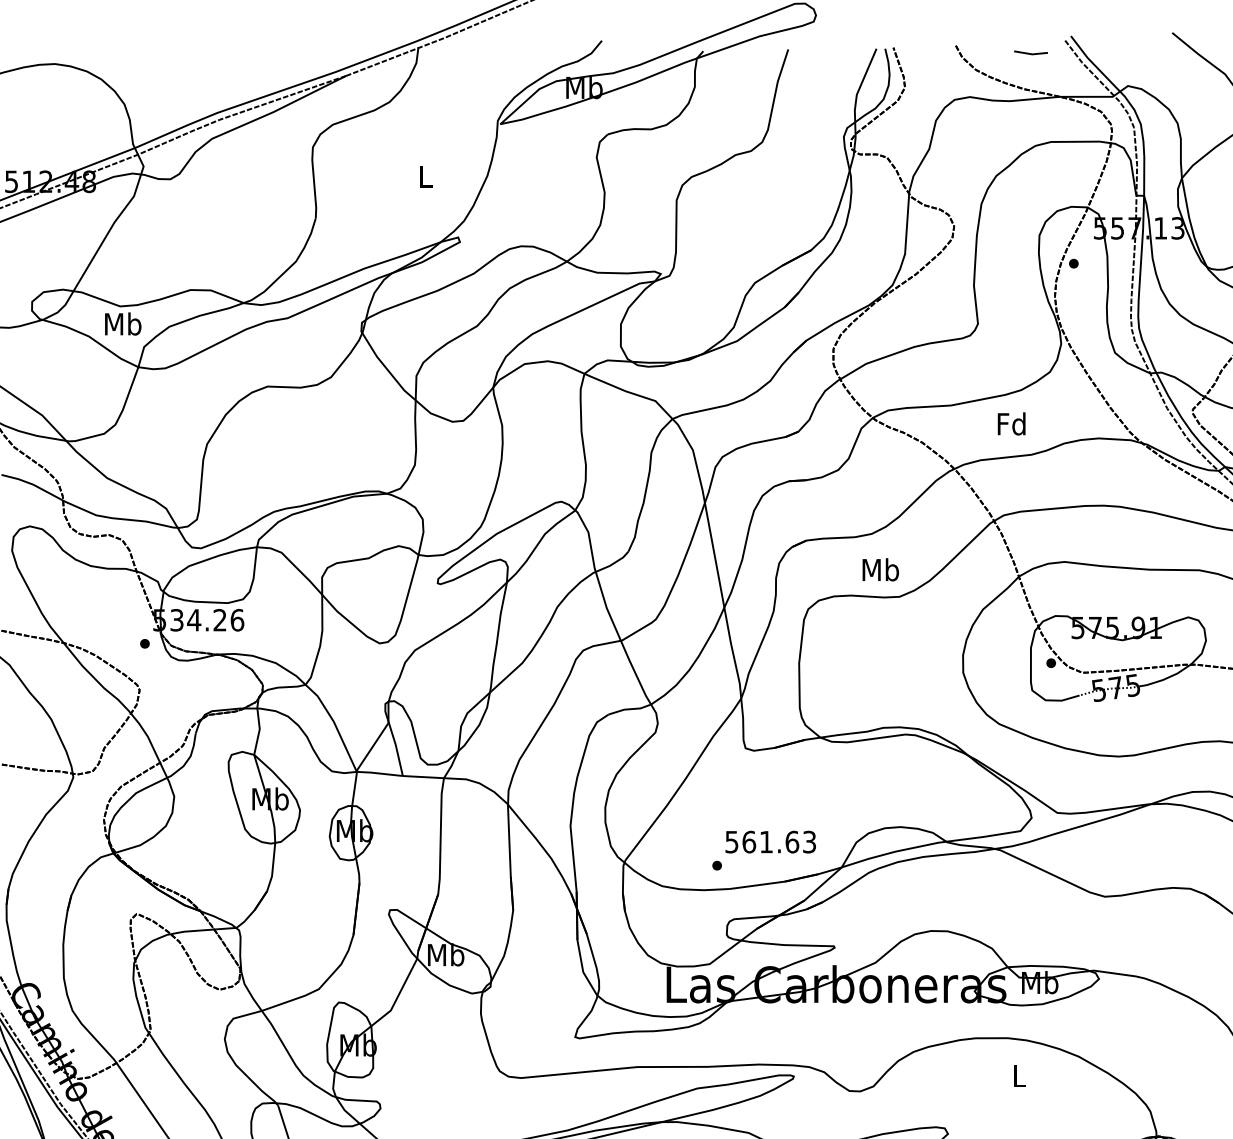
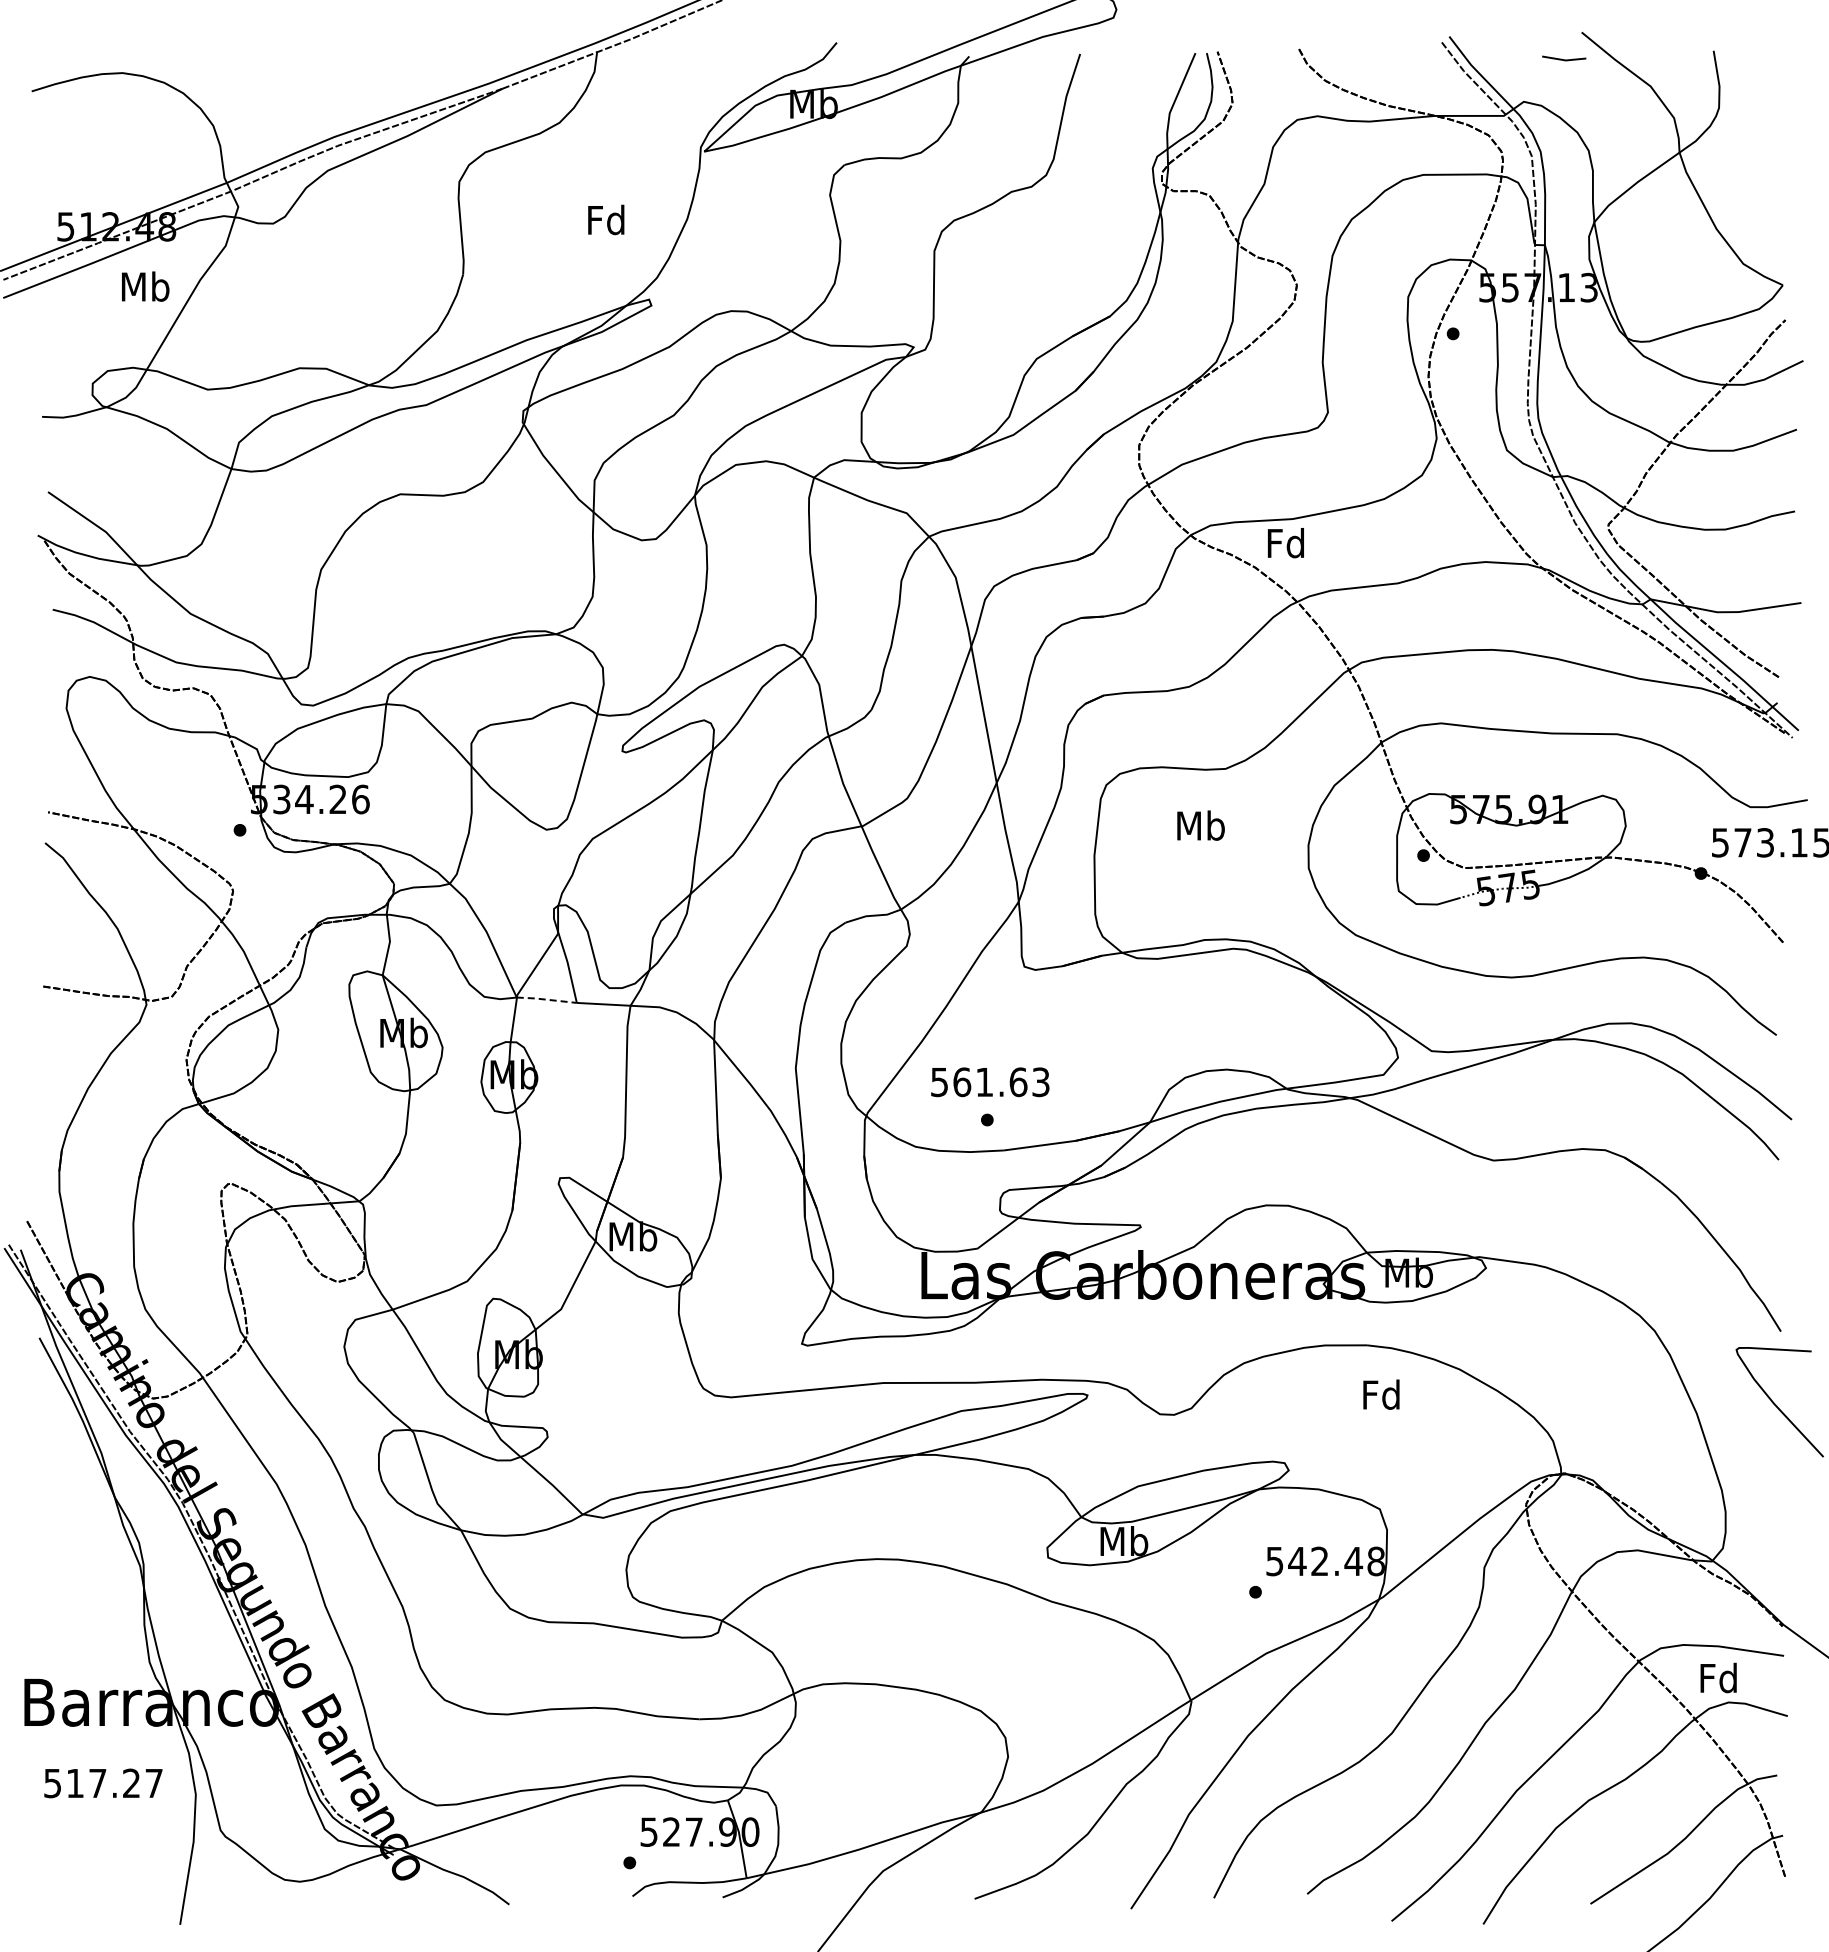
line: (1031, 53) -> (1564, 59), moved
text: (425, 176) -> (606, 219), L -> Fd
text: (123, 323) -> (145, 286), moved
text: (1011, 424) -> (1285, 543), moved
text: (880, 569) -> (1200, 825), moved
line: (379, 773) -> (546, 999), solid -> dashed
text: (770, 842) -> (990, 1082), moved
text: (1018, 1075) -> (1381, 1394), L -> Fd

